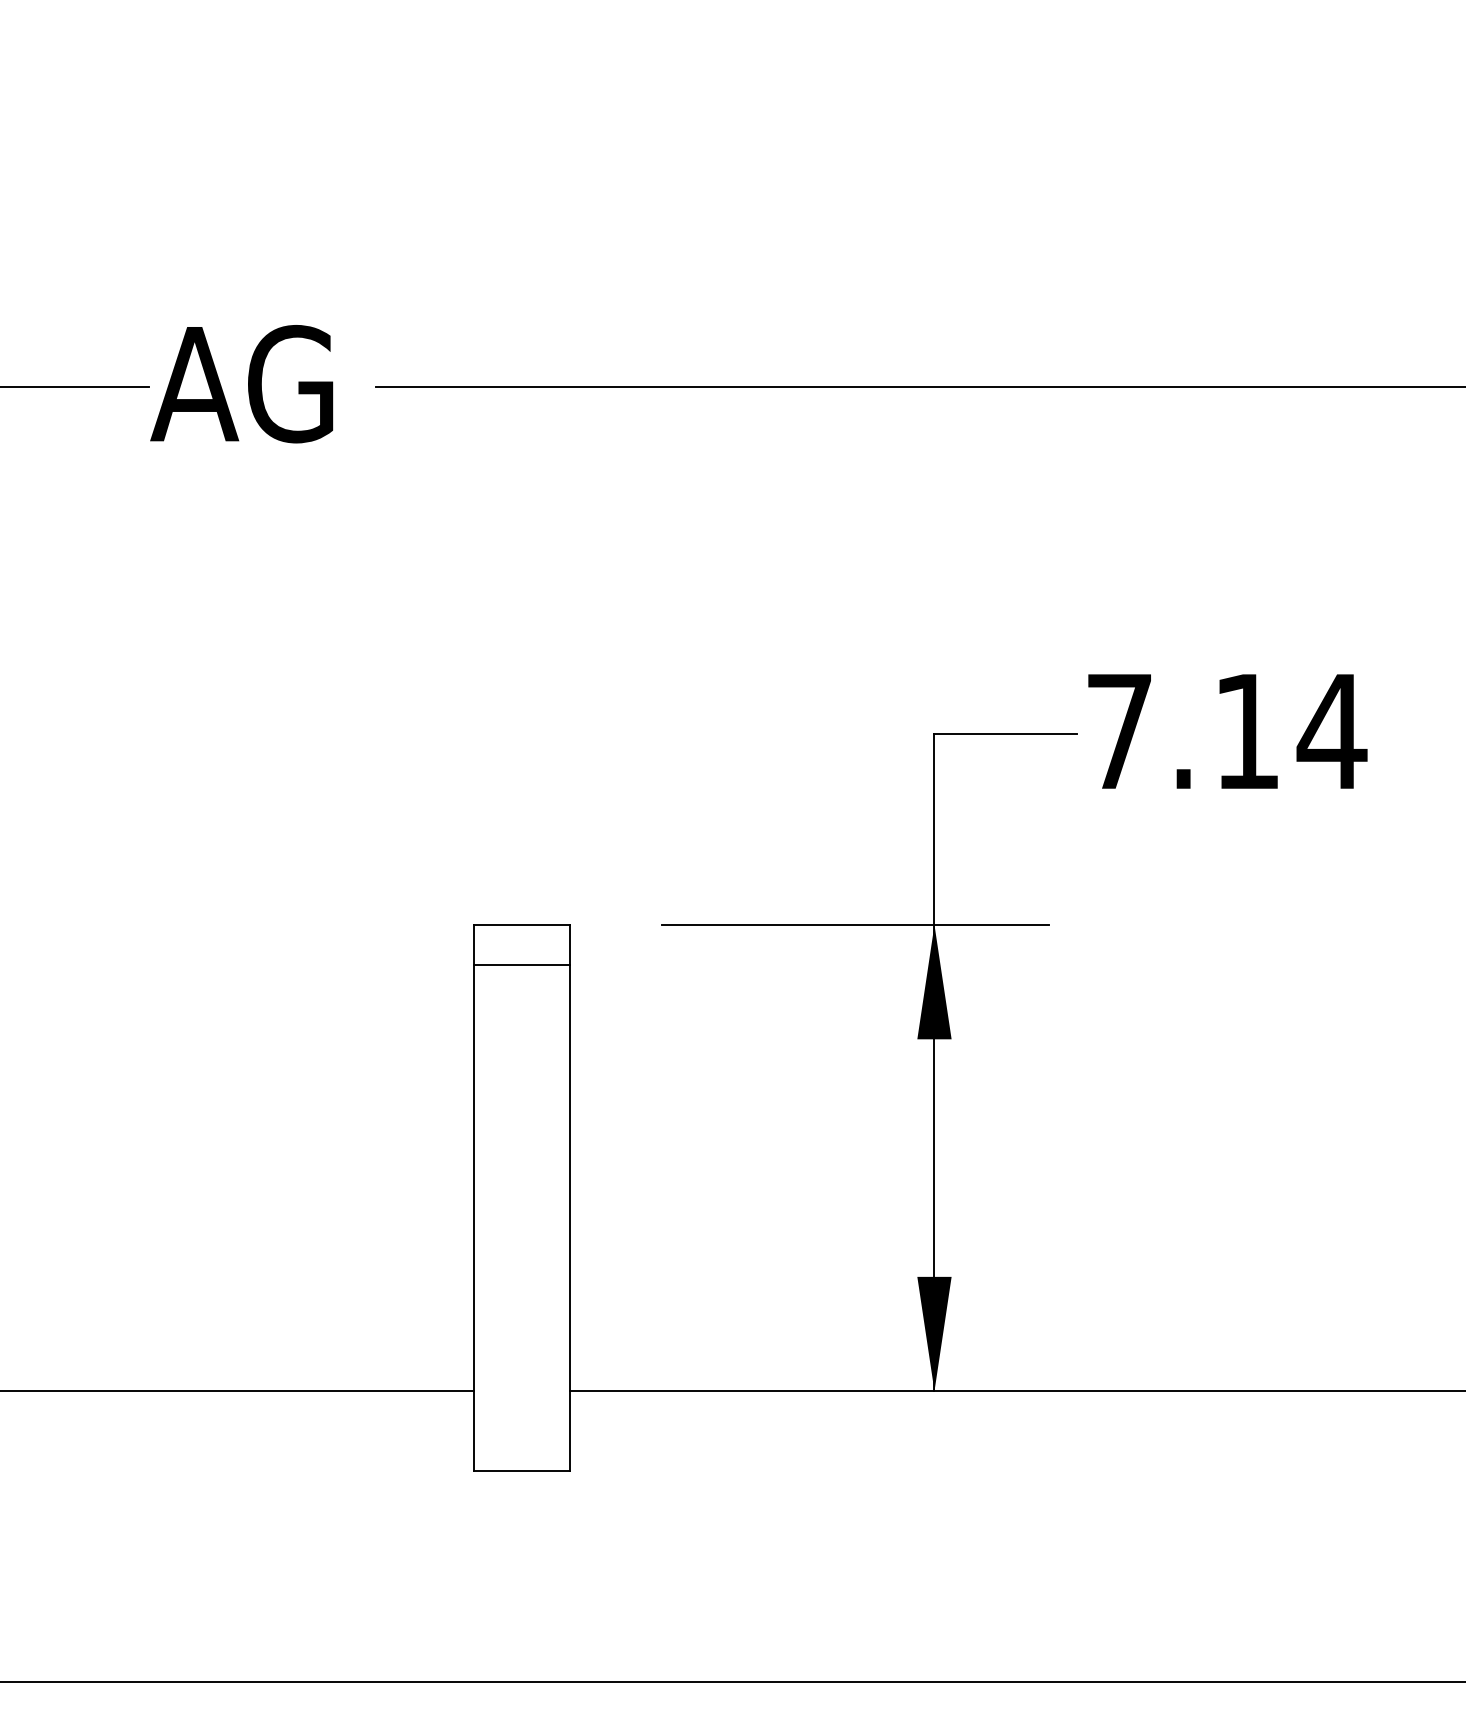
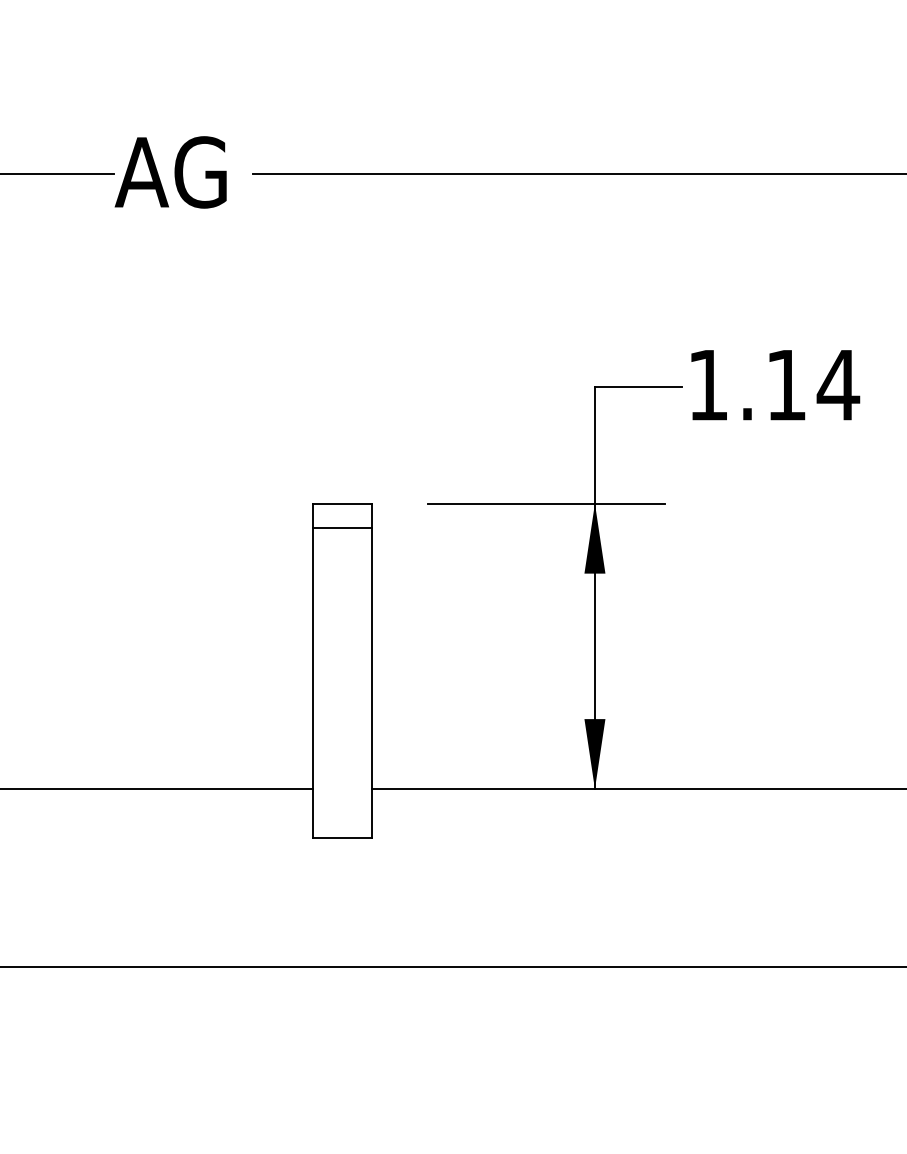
text: (1119, 732) -> (708, 385), 7.14 -> 1.14

